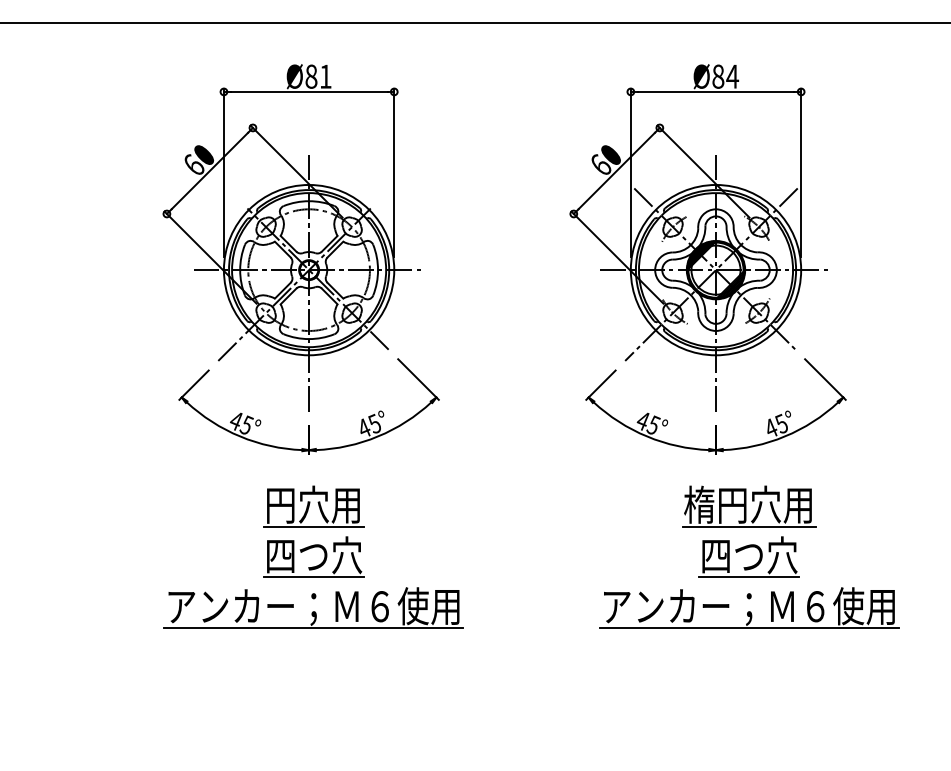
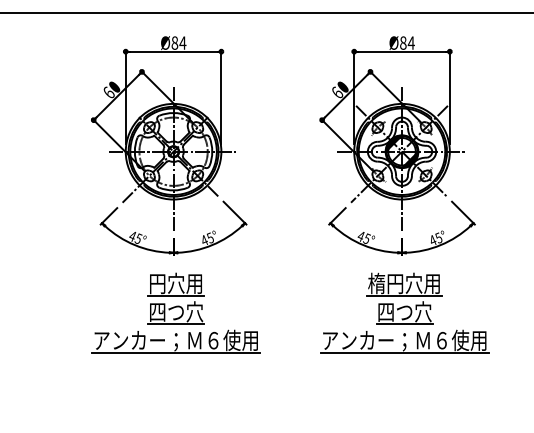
text: (324, 75) -> (182, 42), Ø81 -> Ø84
part: (748, 556) -> (404, 312), moved

